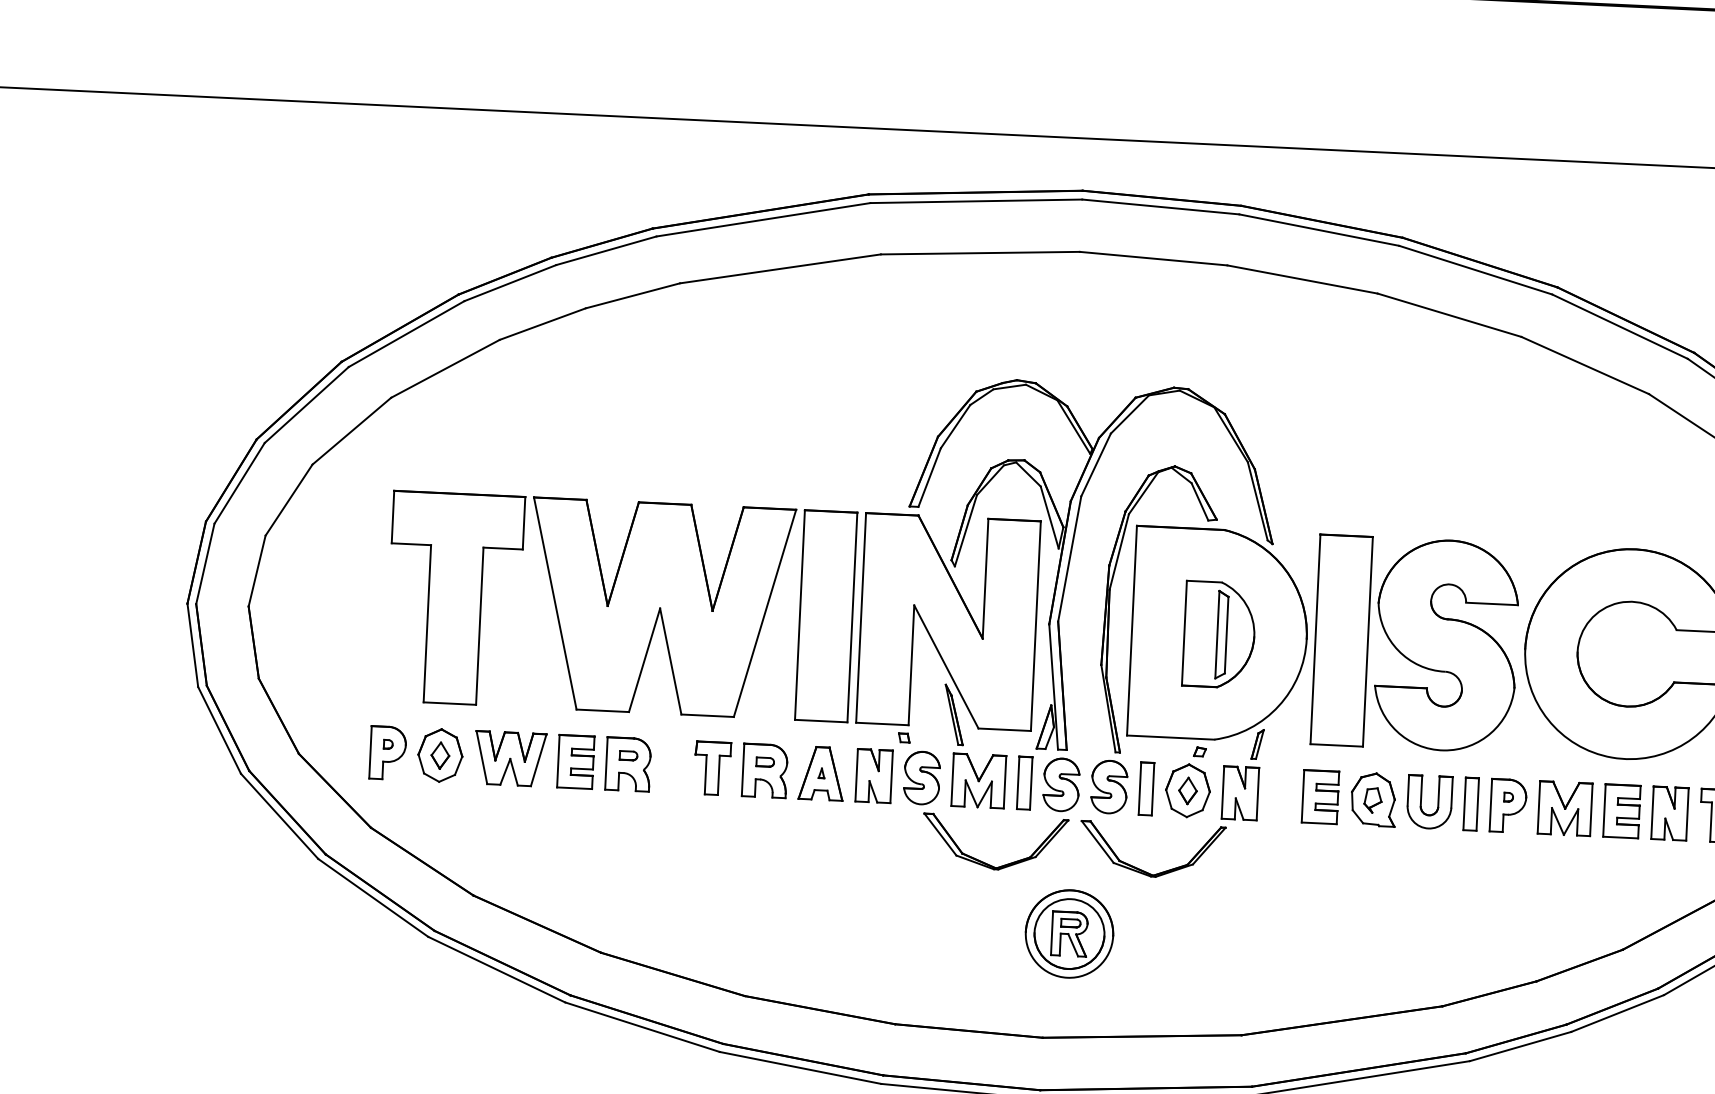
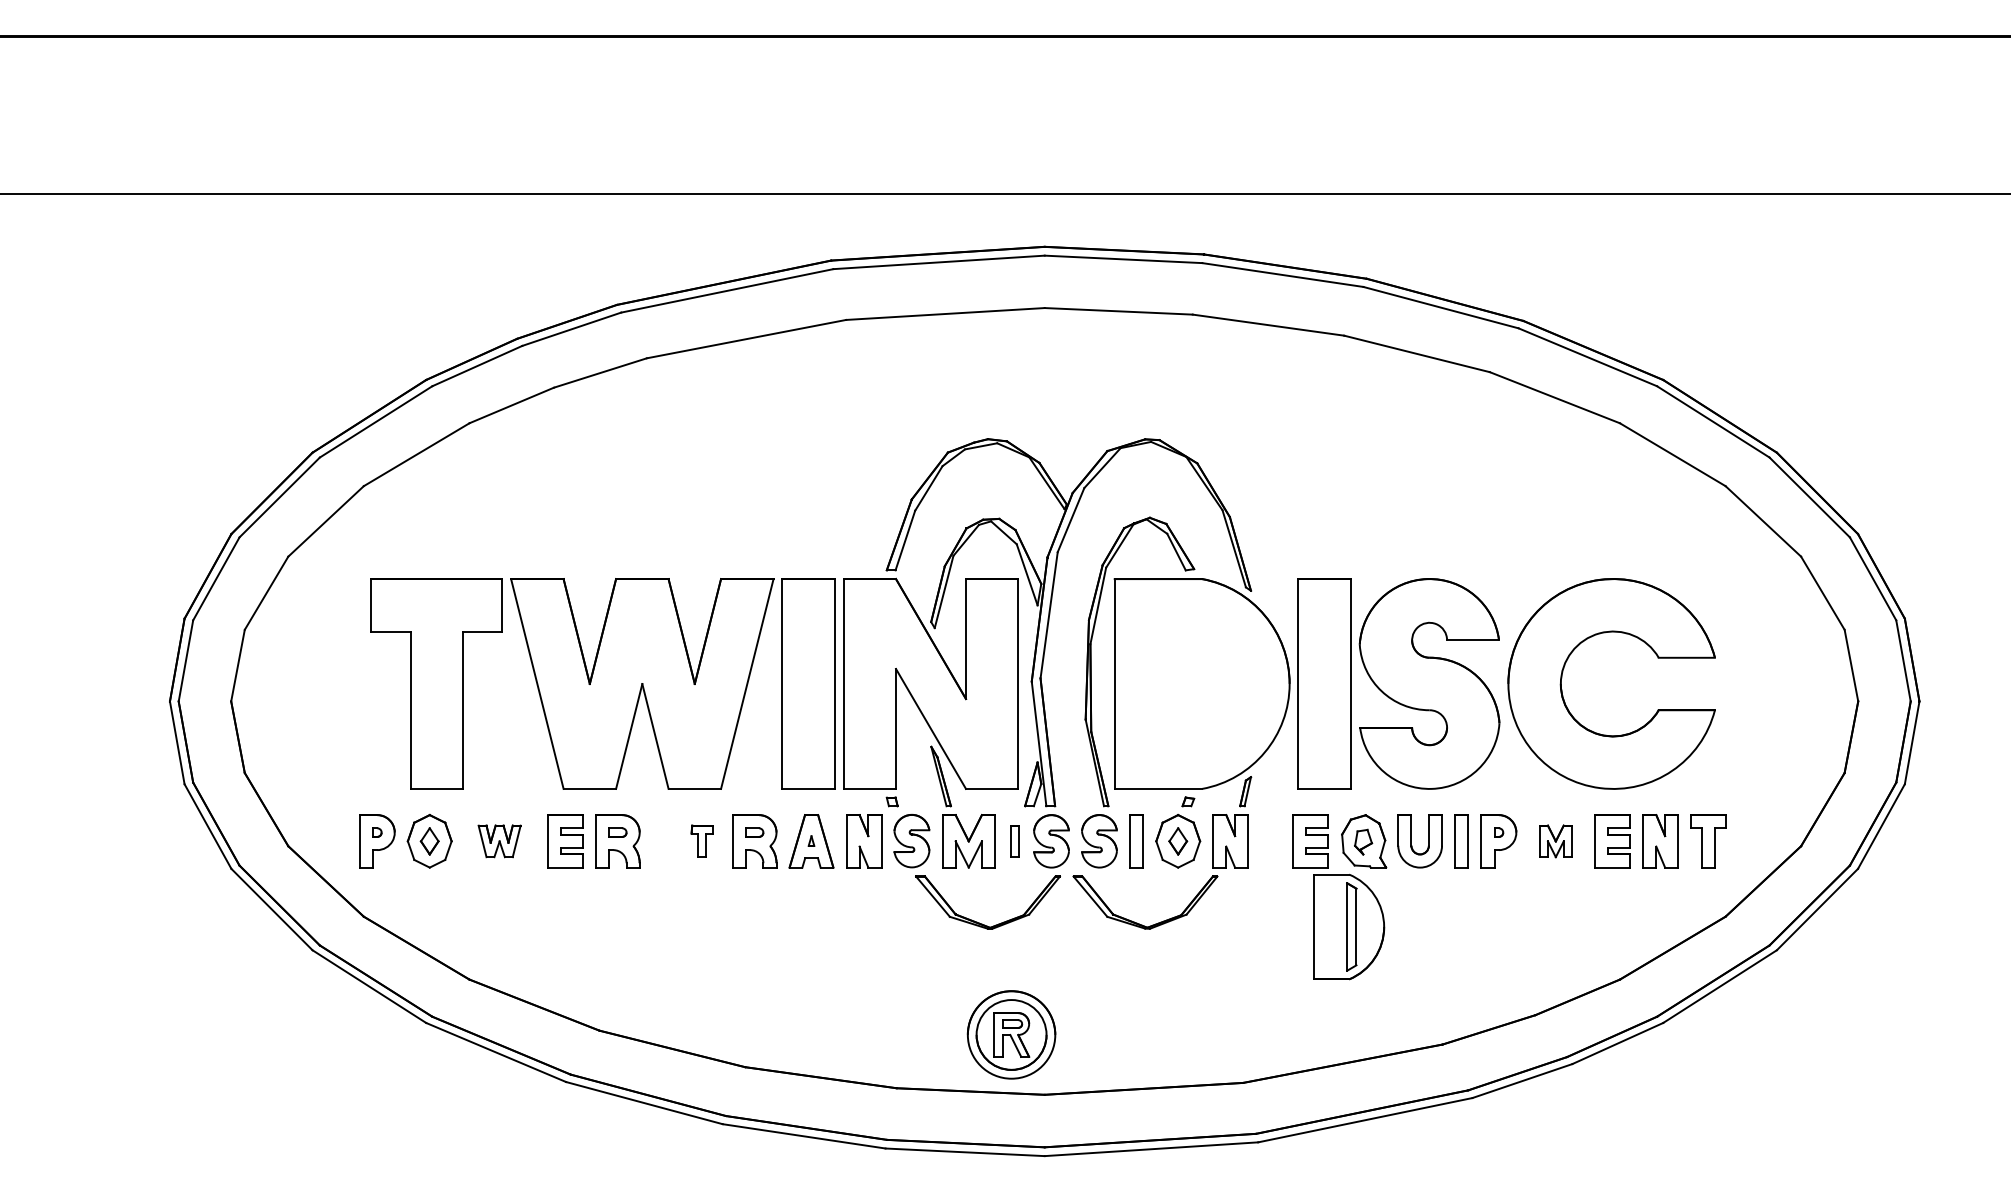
part: (1219, 635) -> (1349, 927), moved
part: (510, 759) -> (499, 841), size x0.6
part: (711, 768) -> (701, 841), size x0.6
part: (1024, 783) -> (1014, 841), size x0.6
part: (1564, 808) -> (1555, 841), size x0.6
part: (1069, 933) -> (1011, 1034), moved

